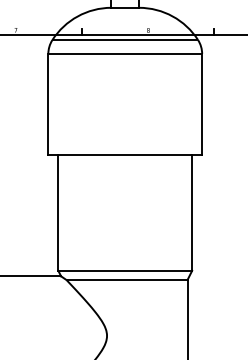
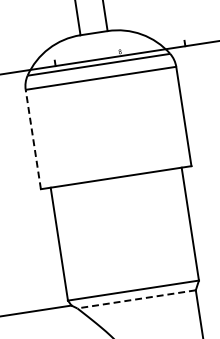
line: (48, 104) -> (33, 139), solid -> dashed
line: (127, 280) -> (137, 299), solid -> dashed

